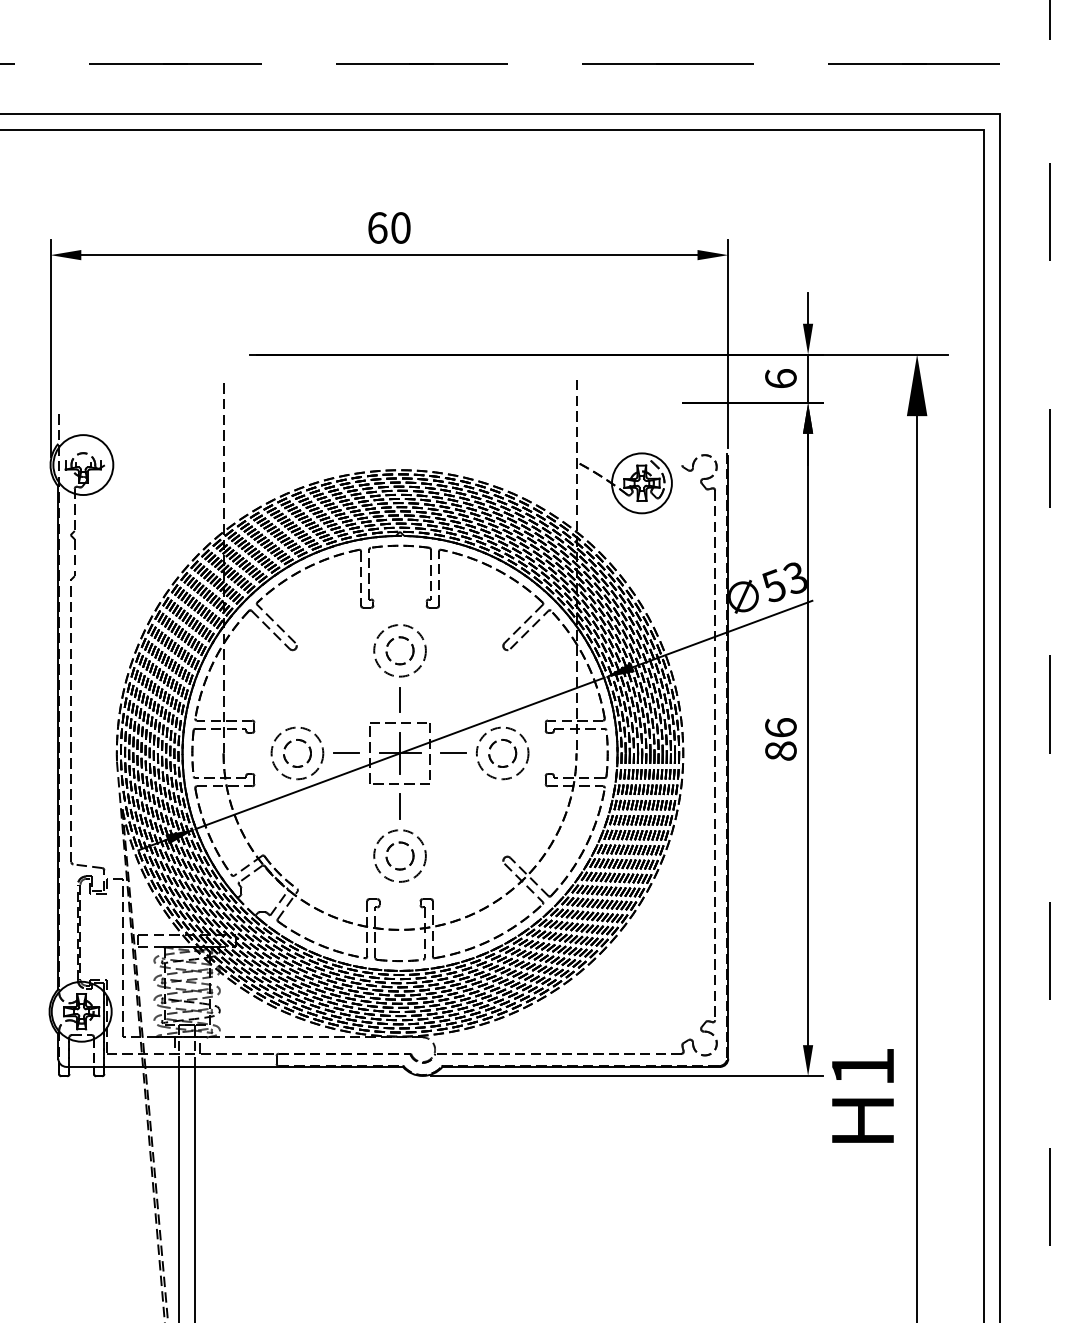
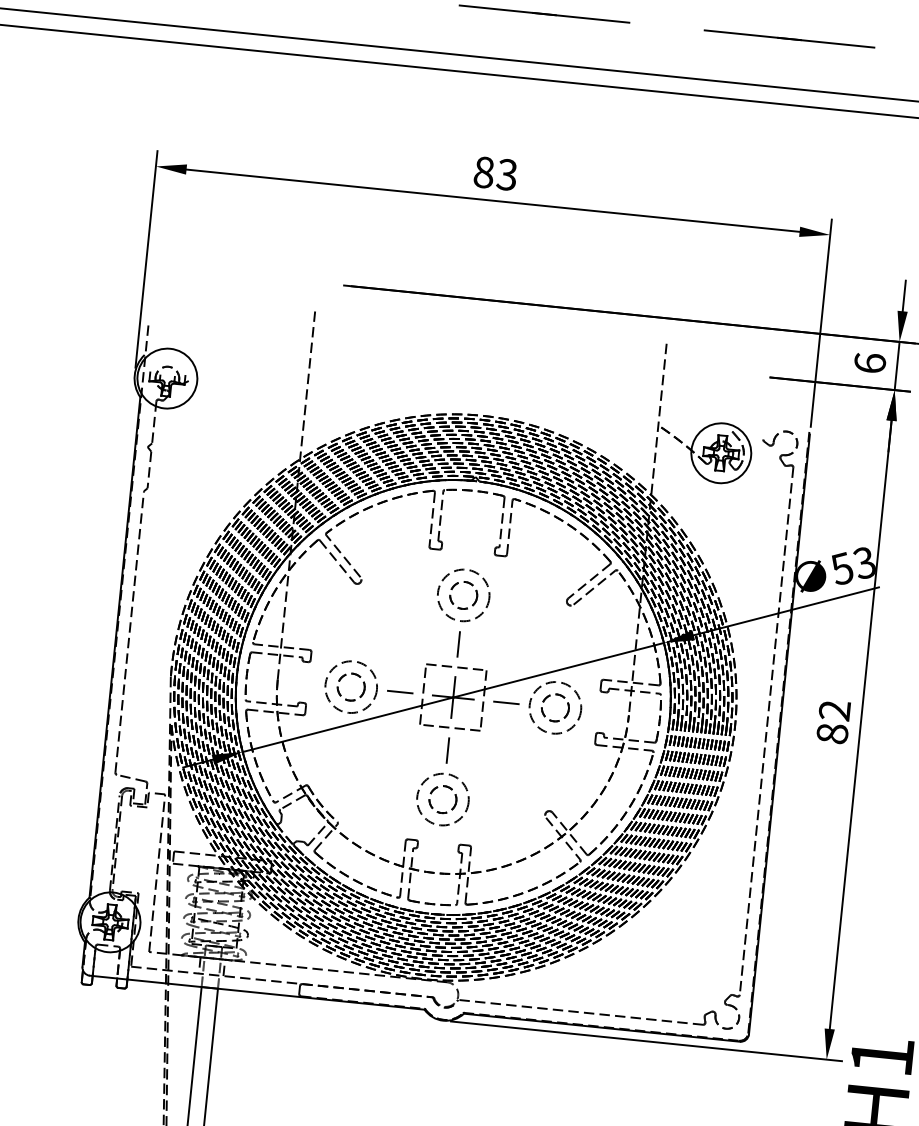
text: (389, 227) -> (495, 173), 60 -> 83
text: (780, 727) -> (834, 710), 86 -> 82

